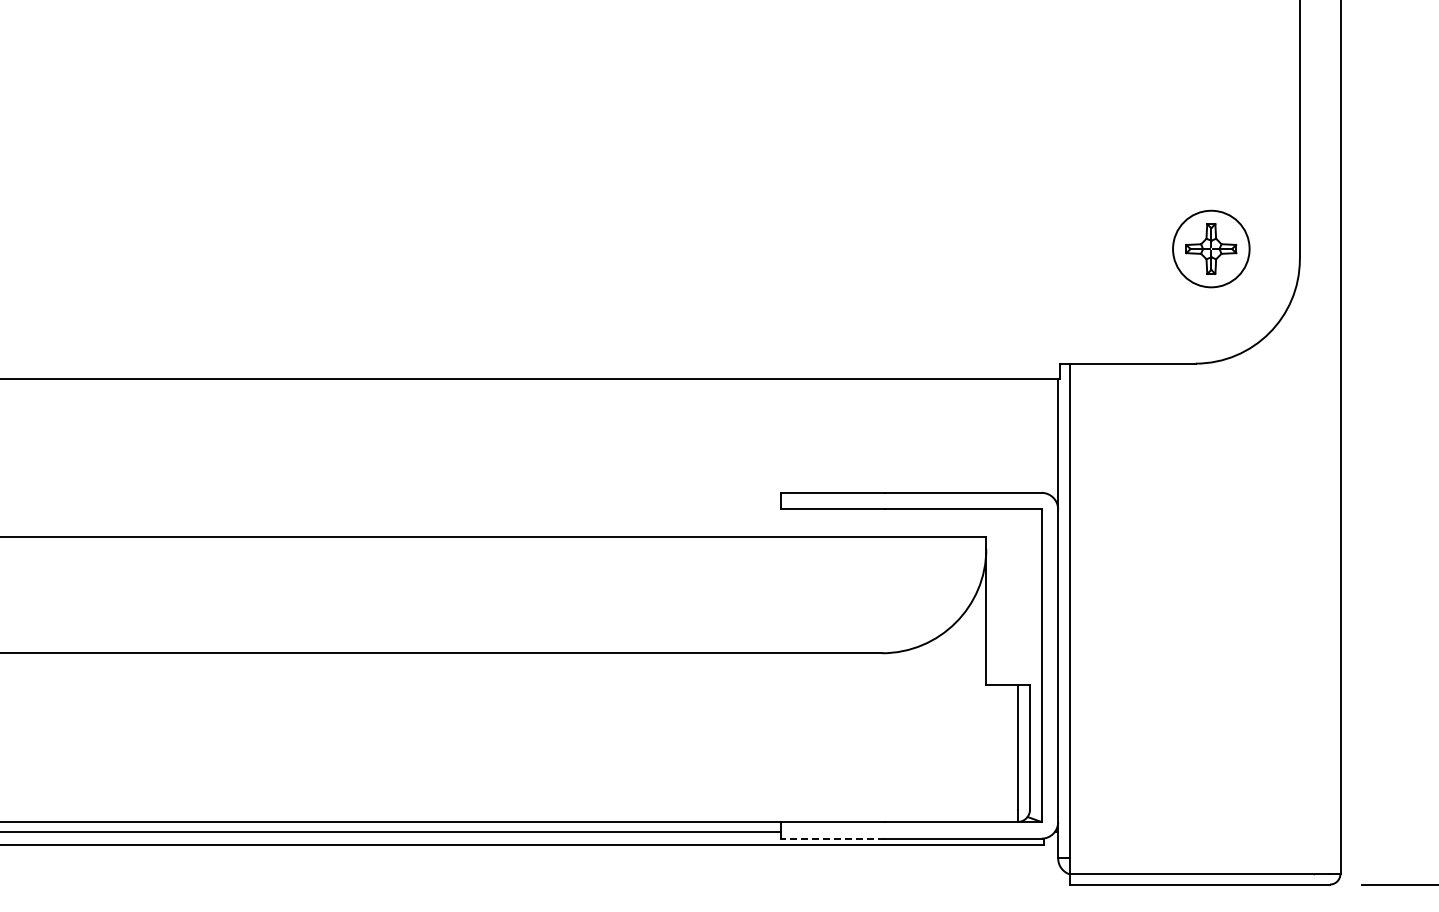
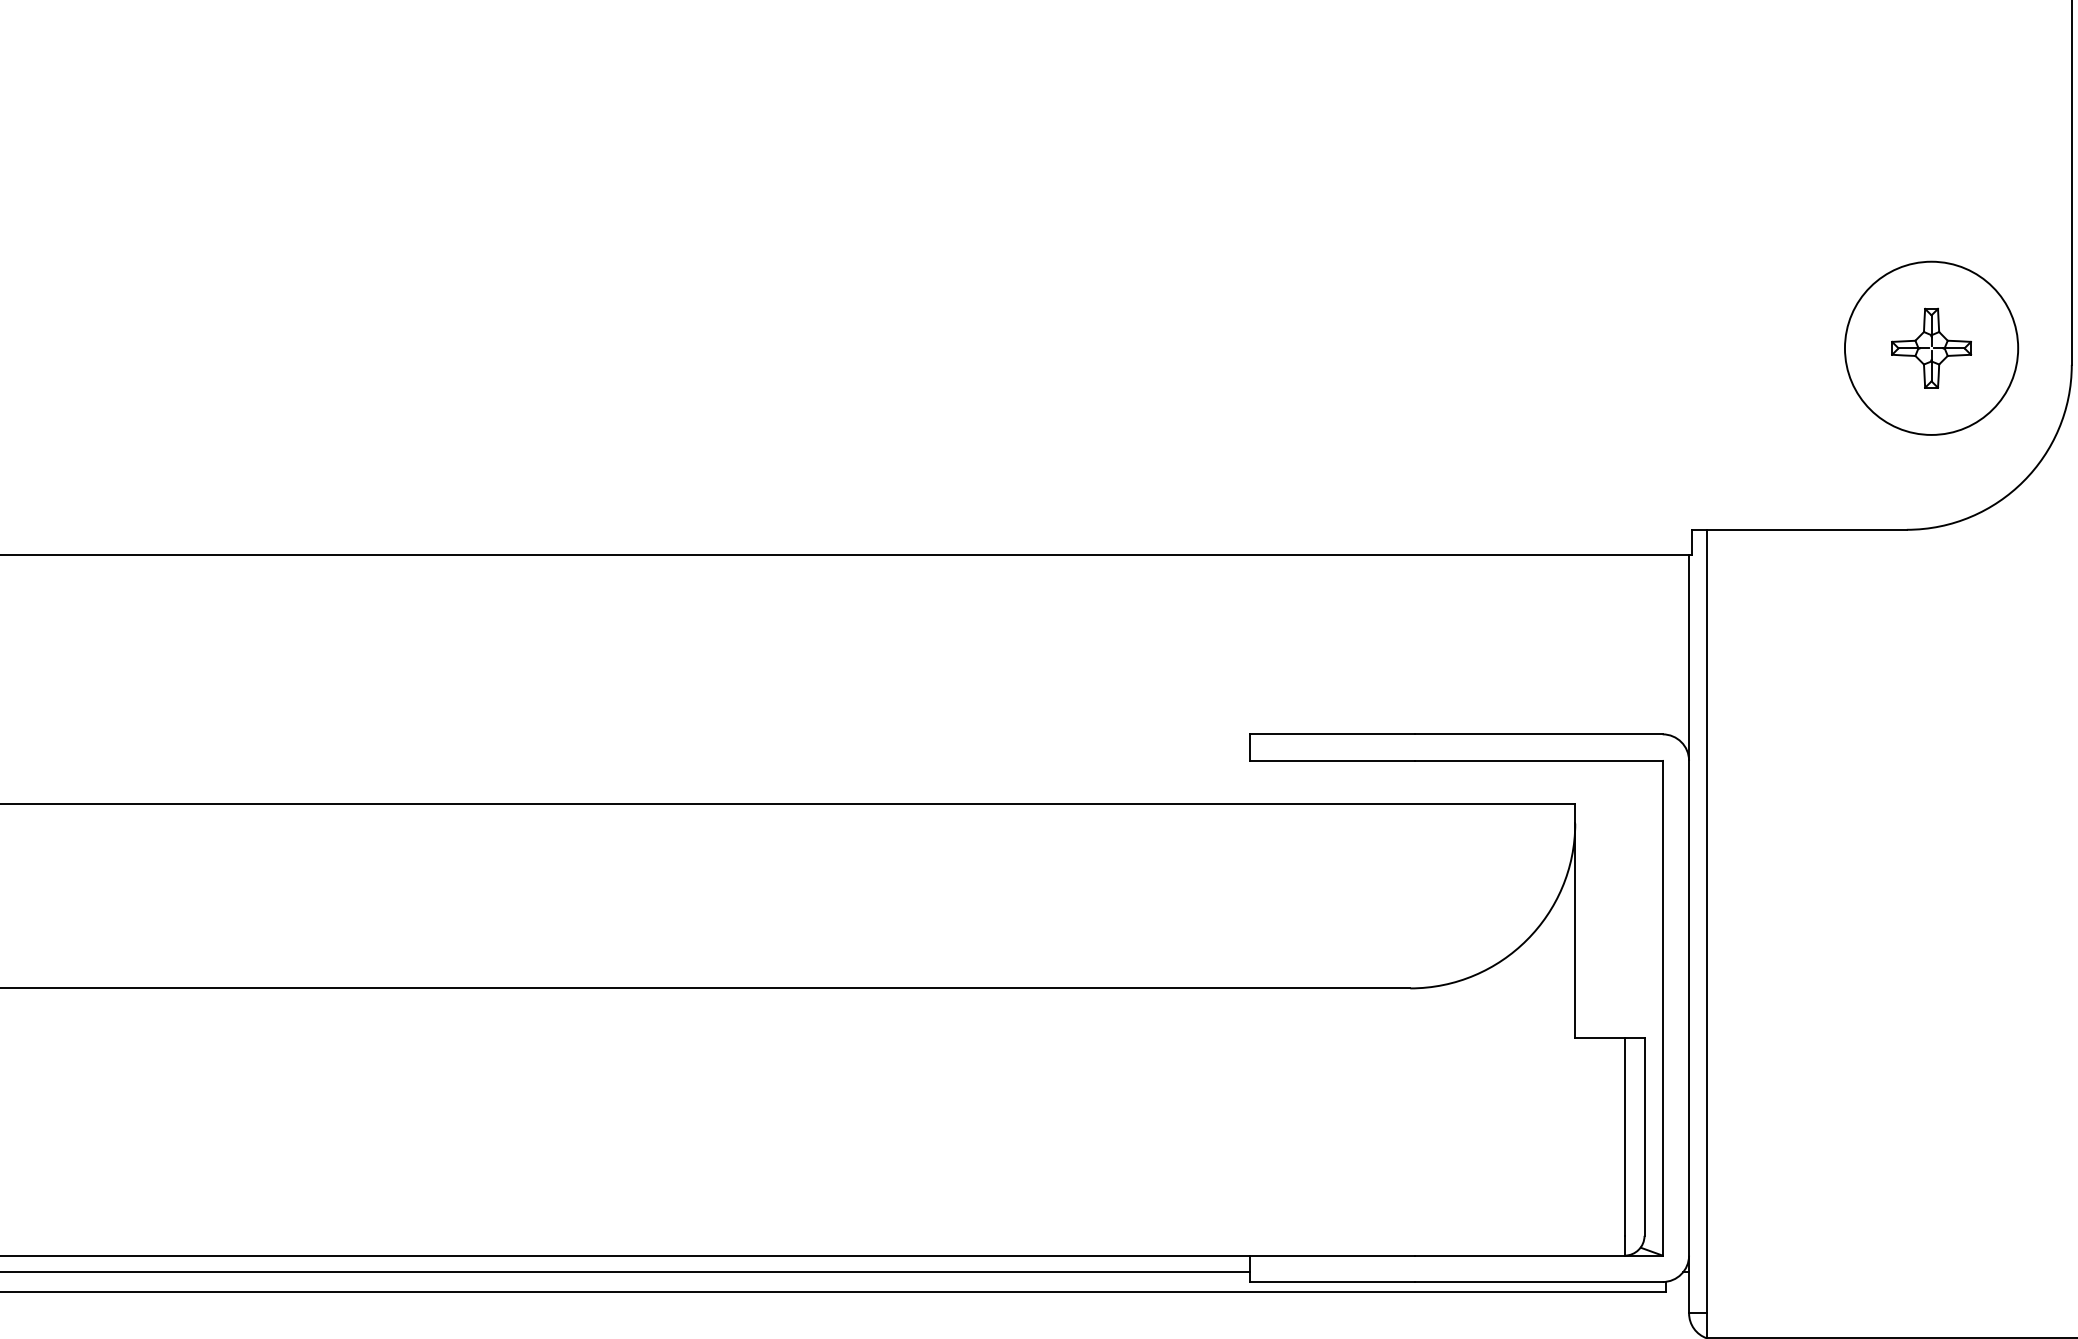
circle: (1211, 248) -> (1931, 347), size x1.43
line: (832, 838) -> (1331, 1281), dashed -> solid

